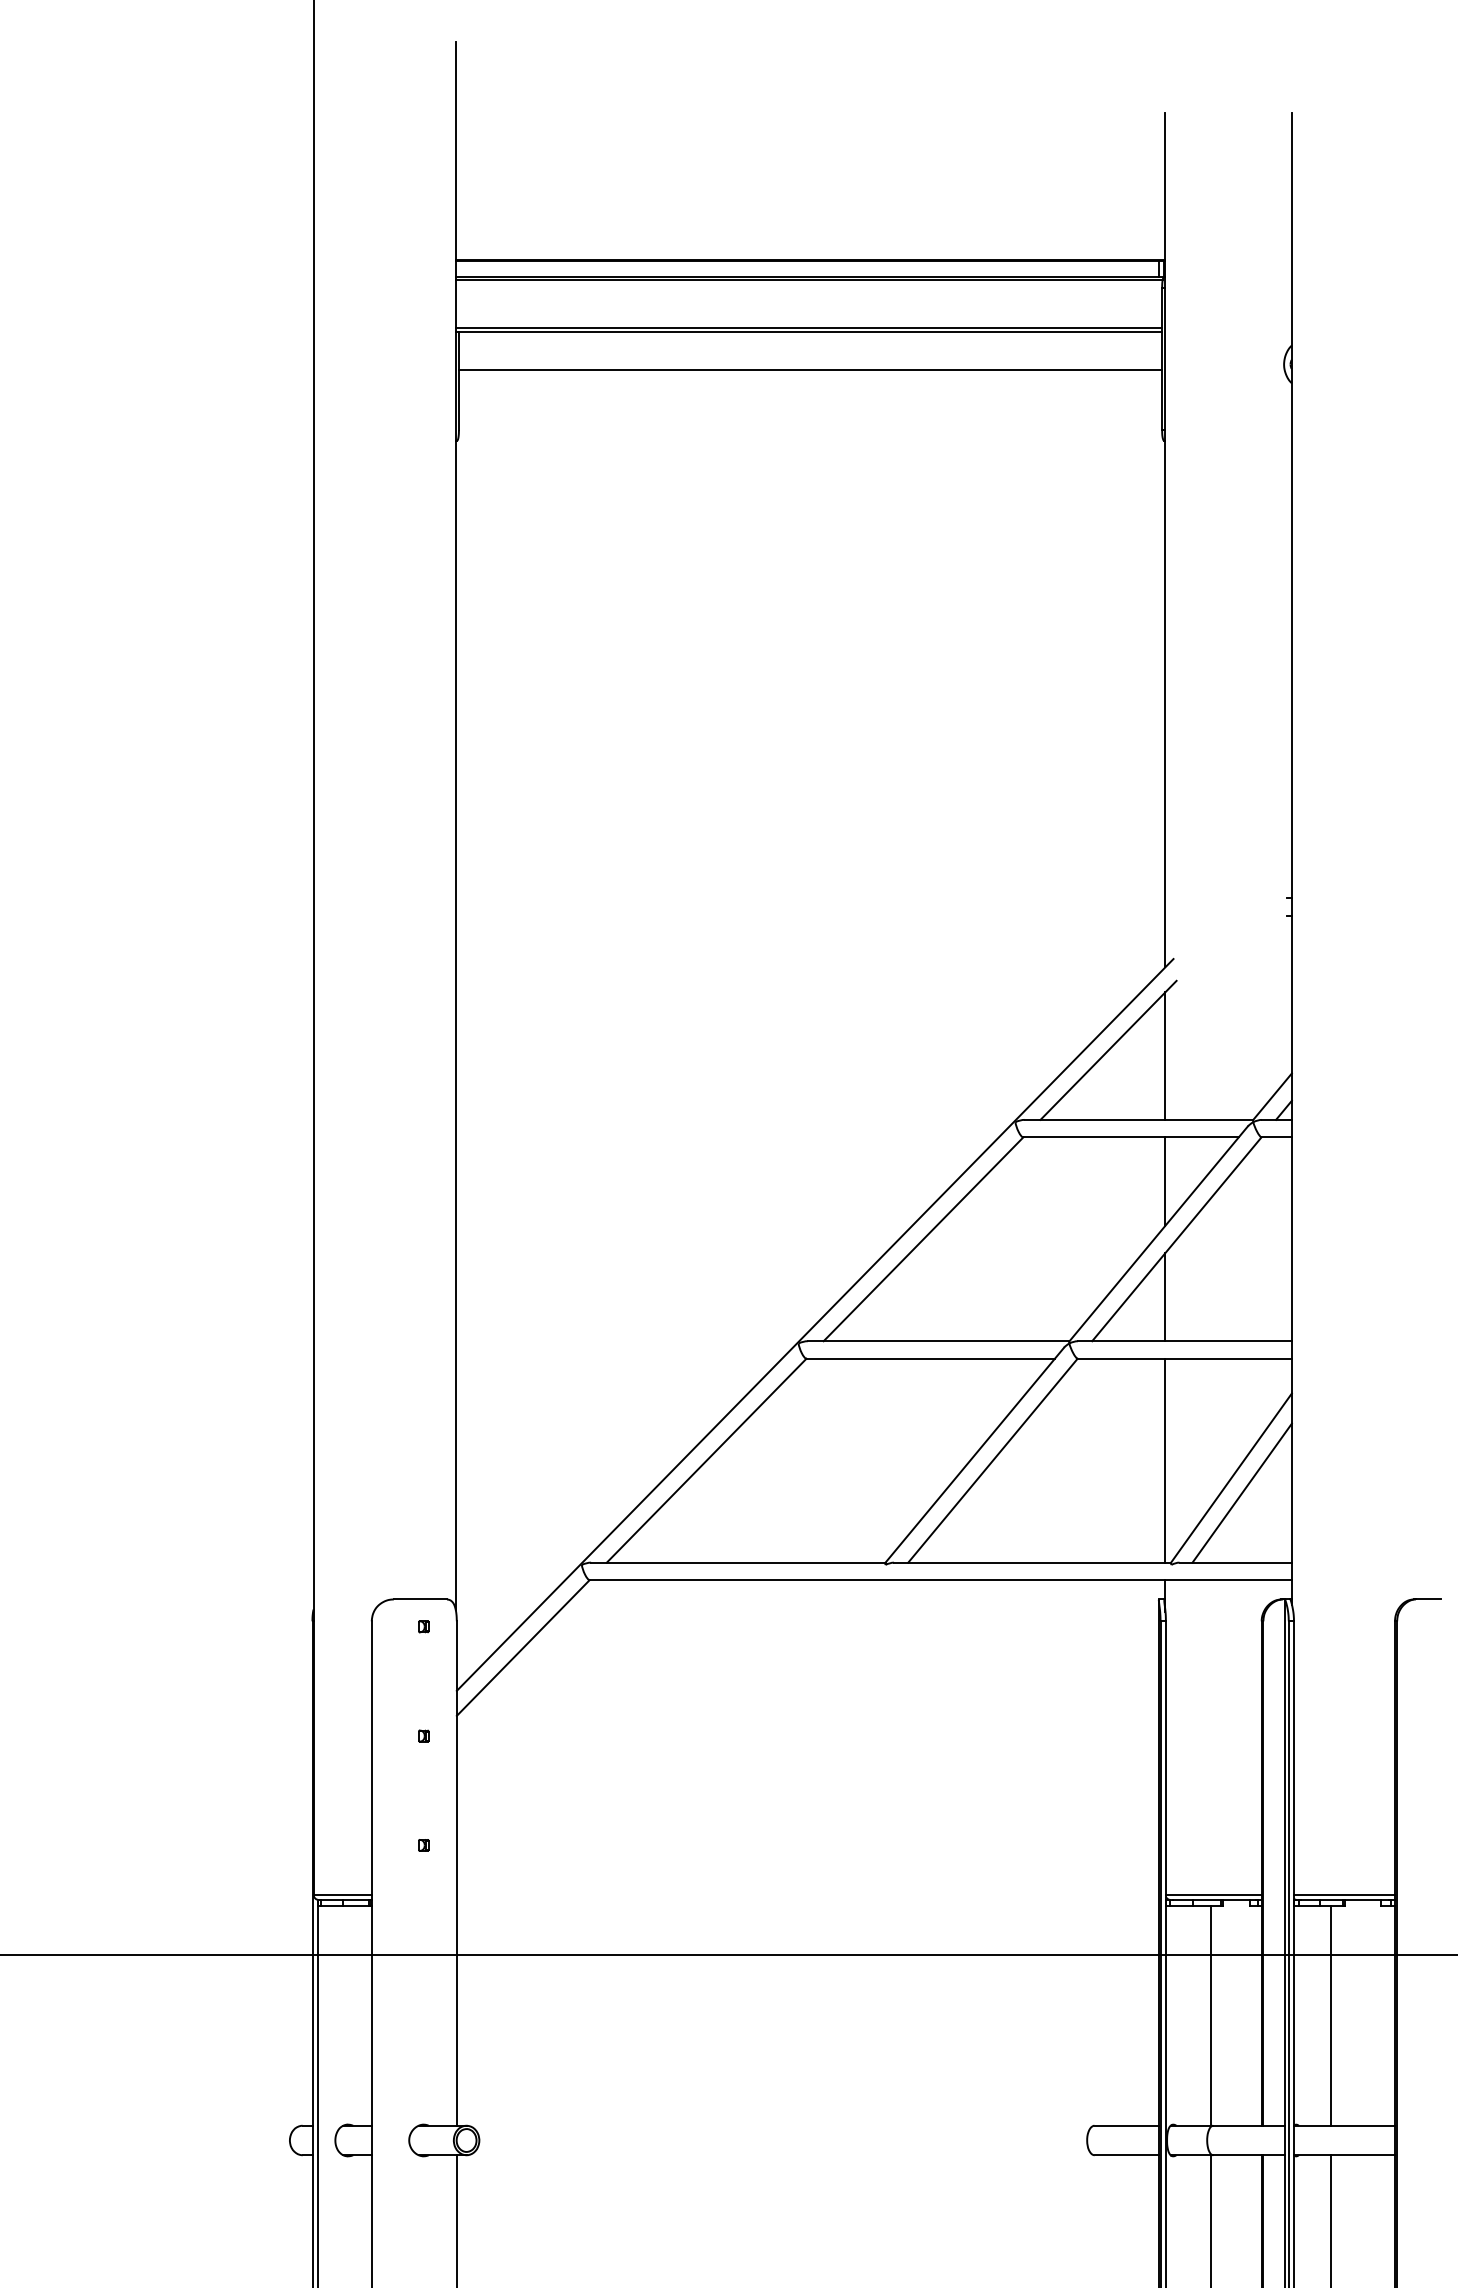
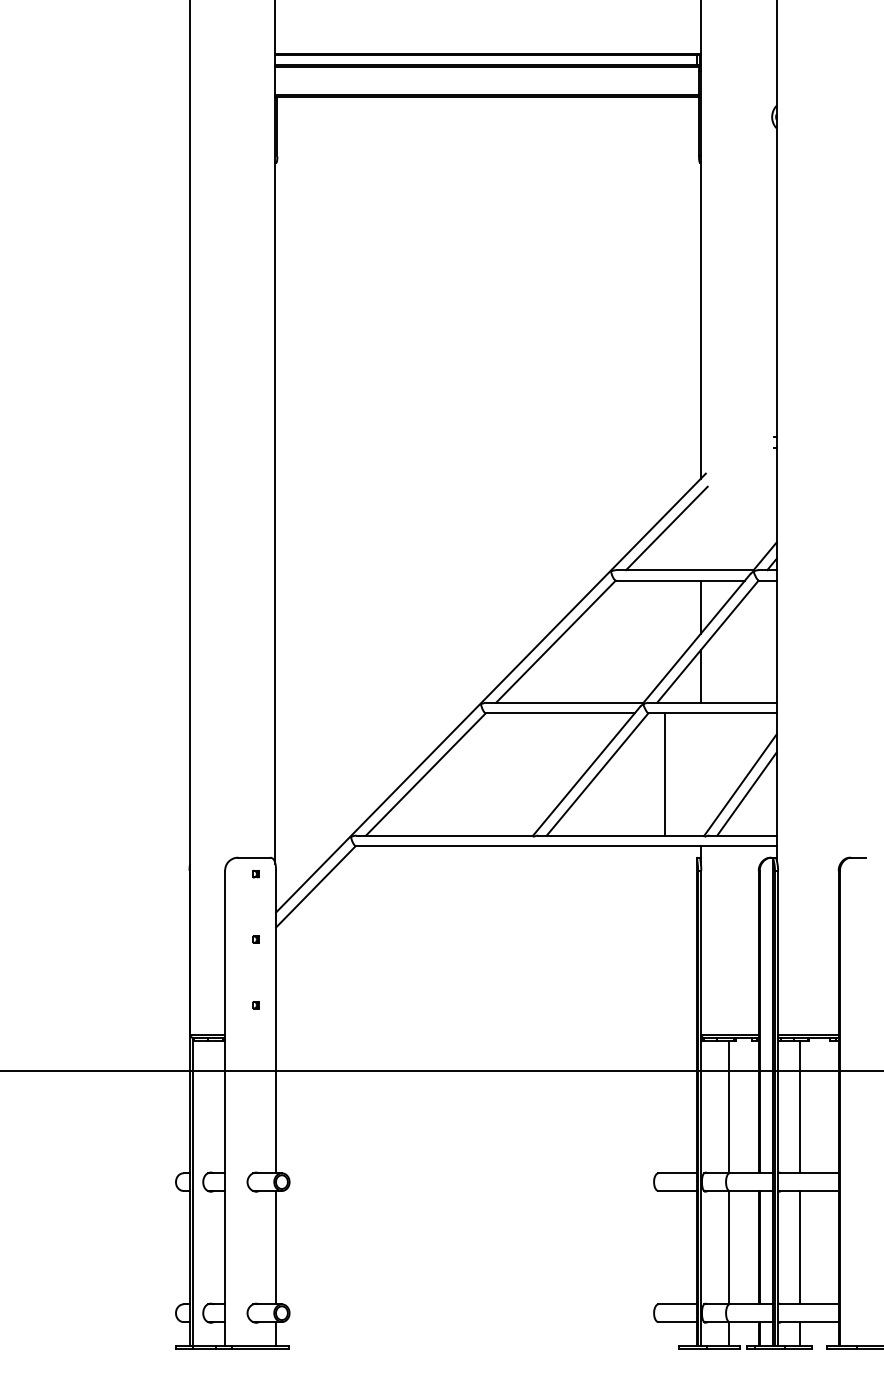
line: (811, 370) -> (488, 120), removed
line: (1166, 1055) -> (701, 531), removed
line: (1166, 1460) -> (665, 774), moved

